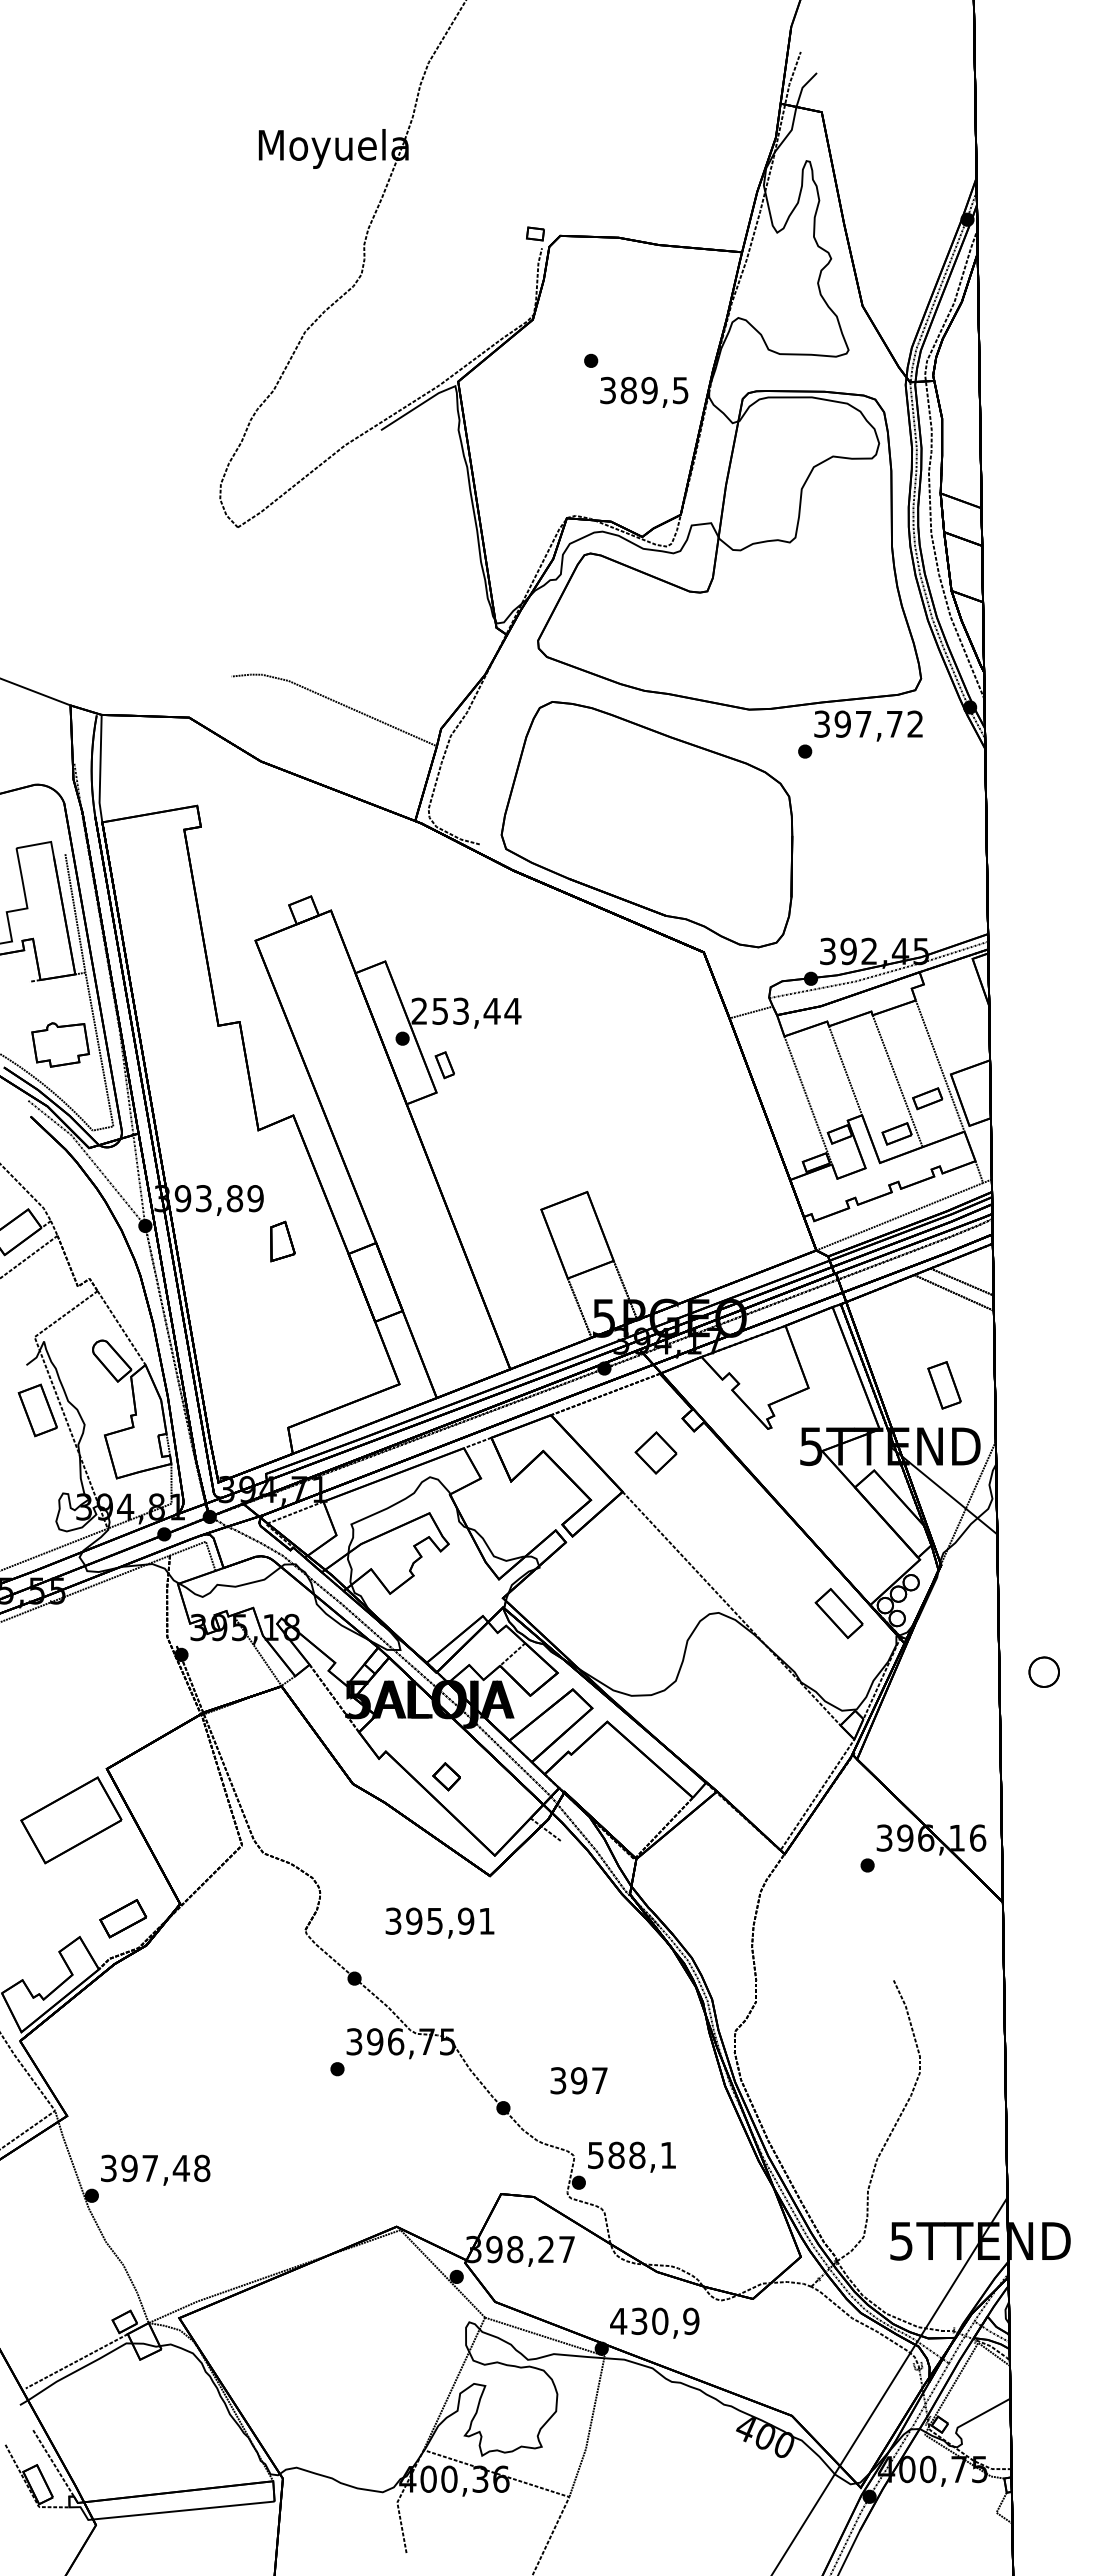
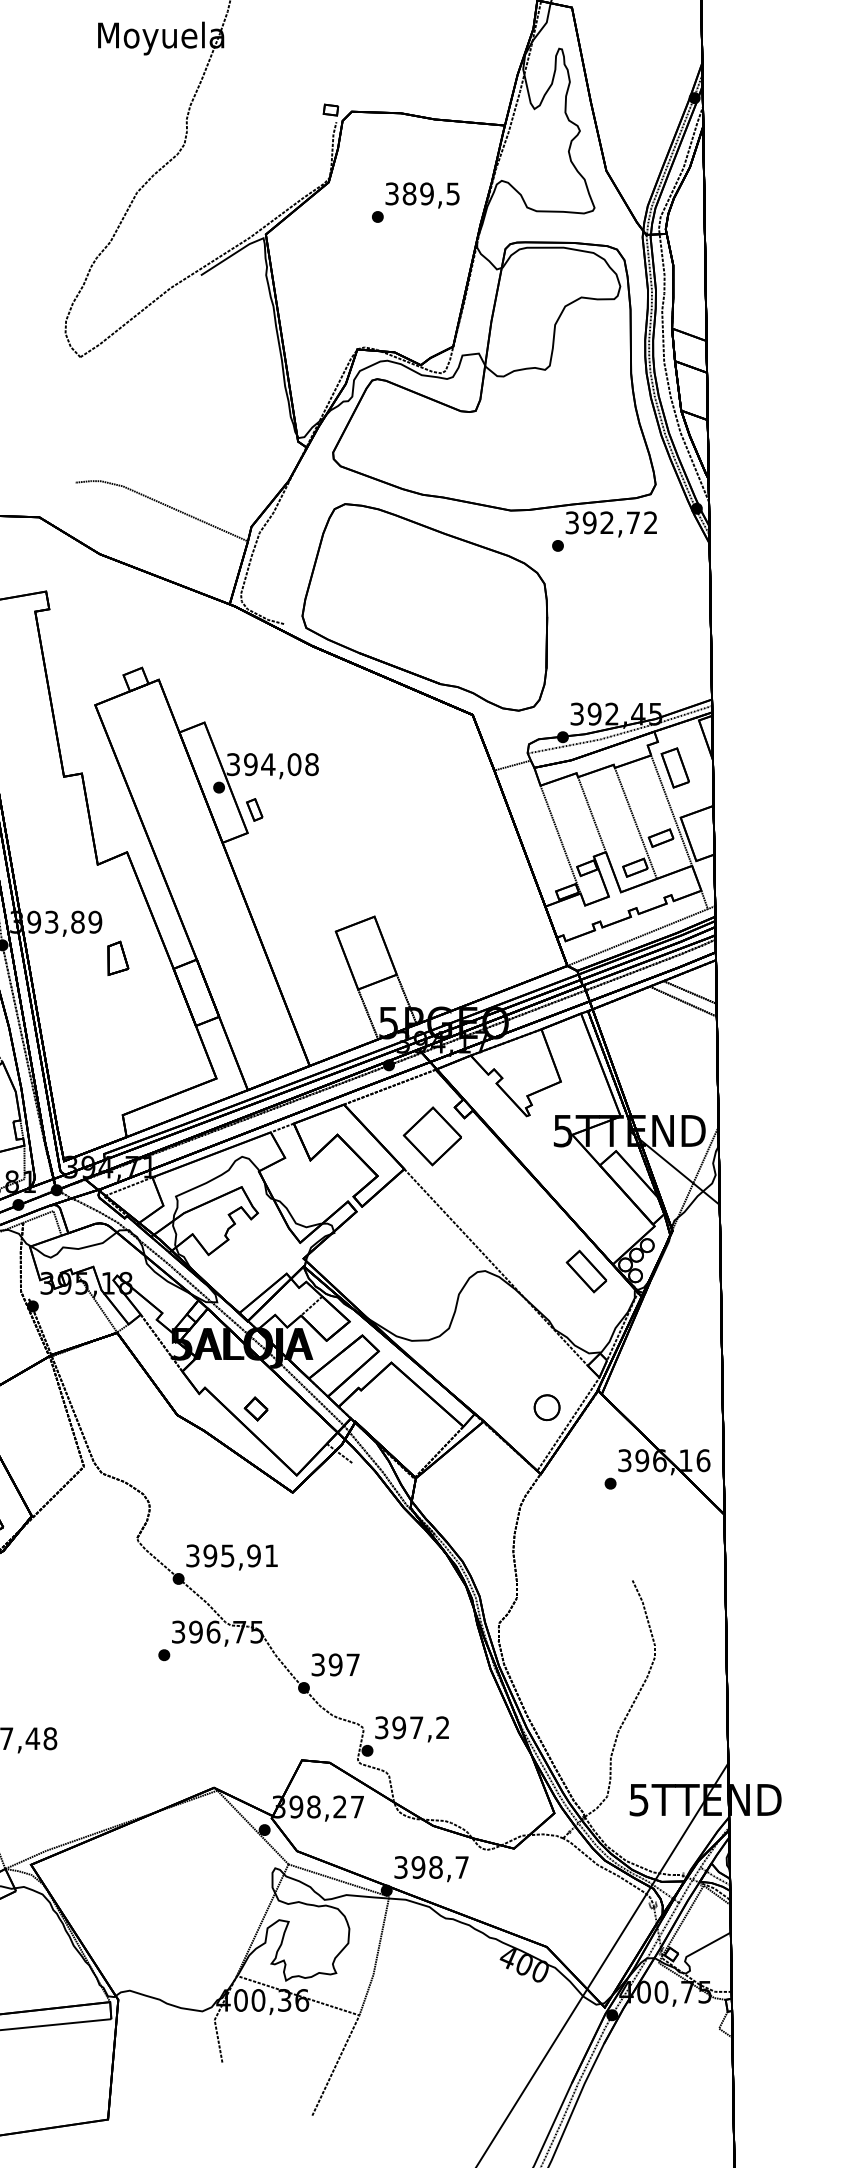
text: (644, 391) -> (422, 194), moved
text: (863, 723) -> (607, 522), 397,72 -> 392,72
text: (466, 1010) -> (272, 763), 253,44 -> 394,08
part: (944, 1385) -> (675, 768), moved
part: (655, 1452) -> (432, 1136), size x1.67
part: (1043, 1671) -> (546, 1407), moved
text: (439, 1922) -> (231, 1556), moved
text: (578, 2080) -> (335, 1664), moved
text: (631, 2155) -> (411, 1727), 588,1 -> 397,2
text: (654, 2321) -> (431, 1867), 430,9 -> 398,7

